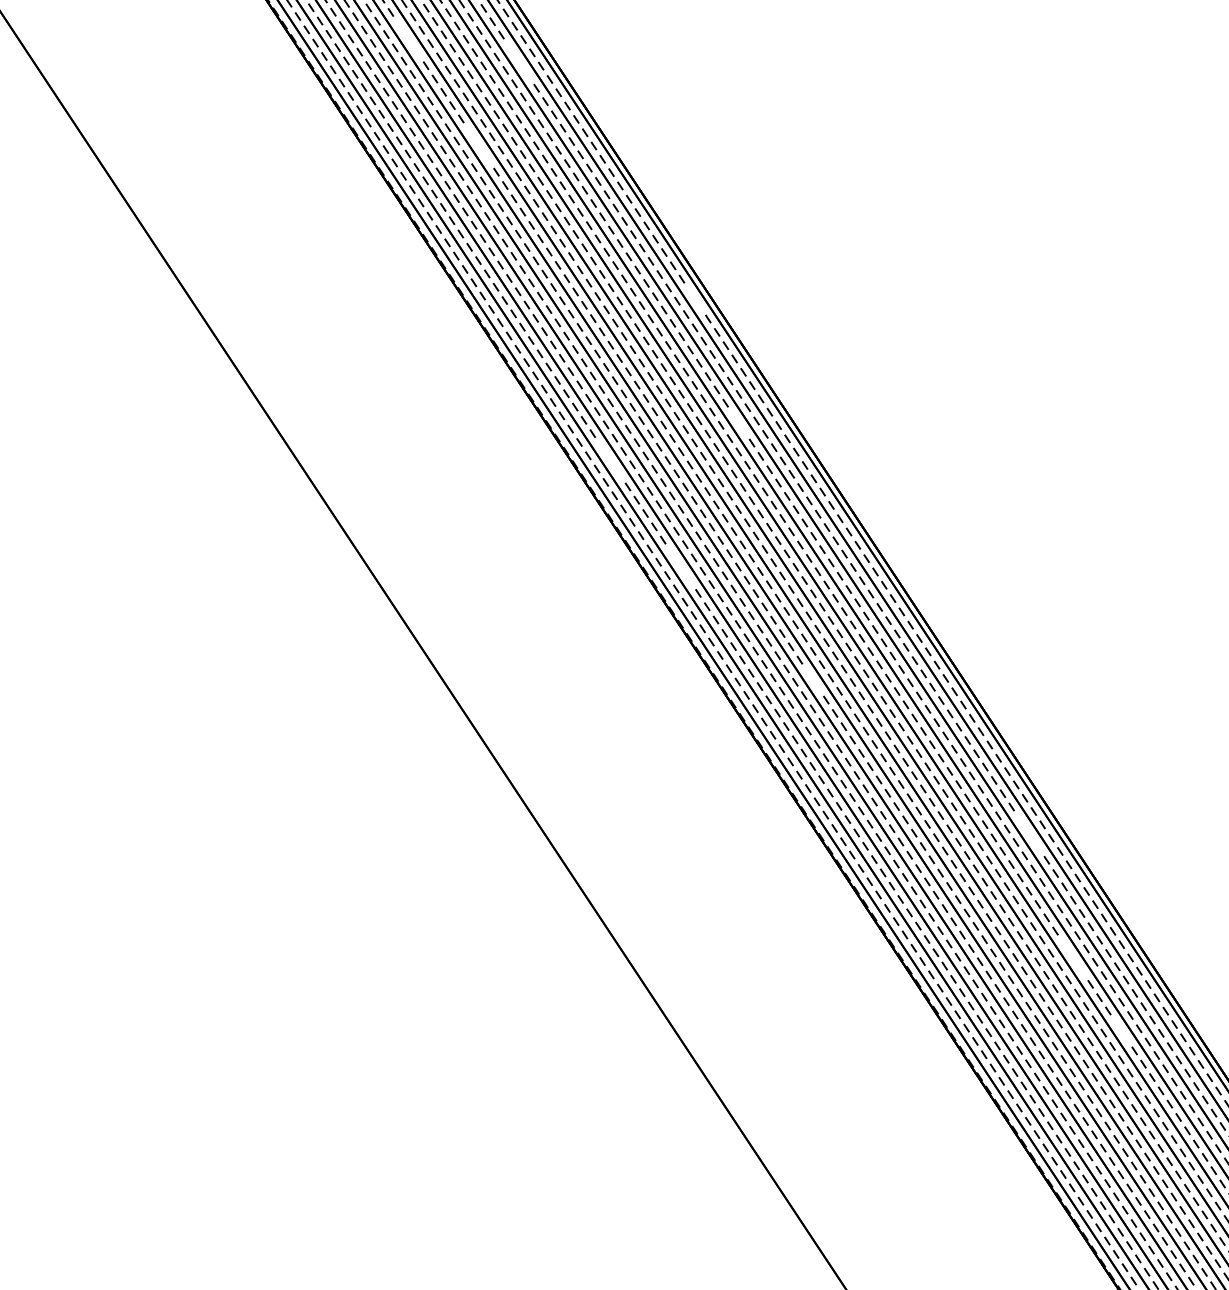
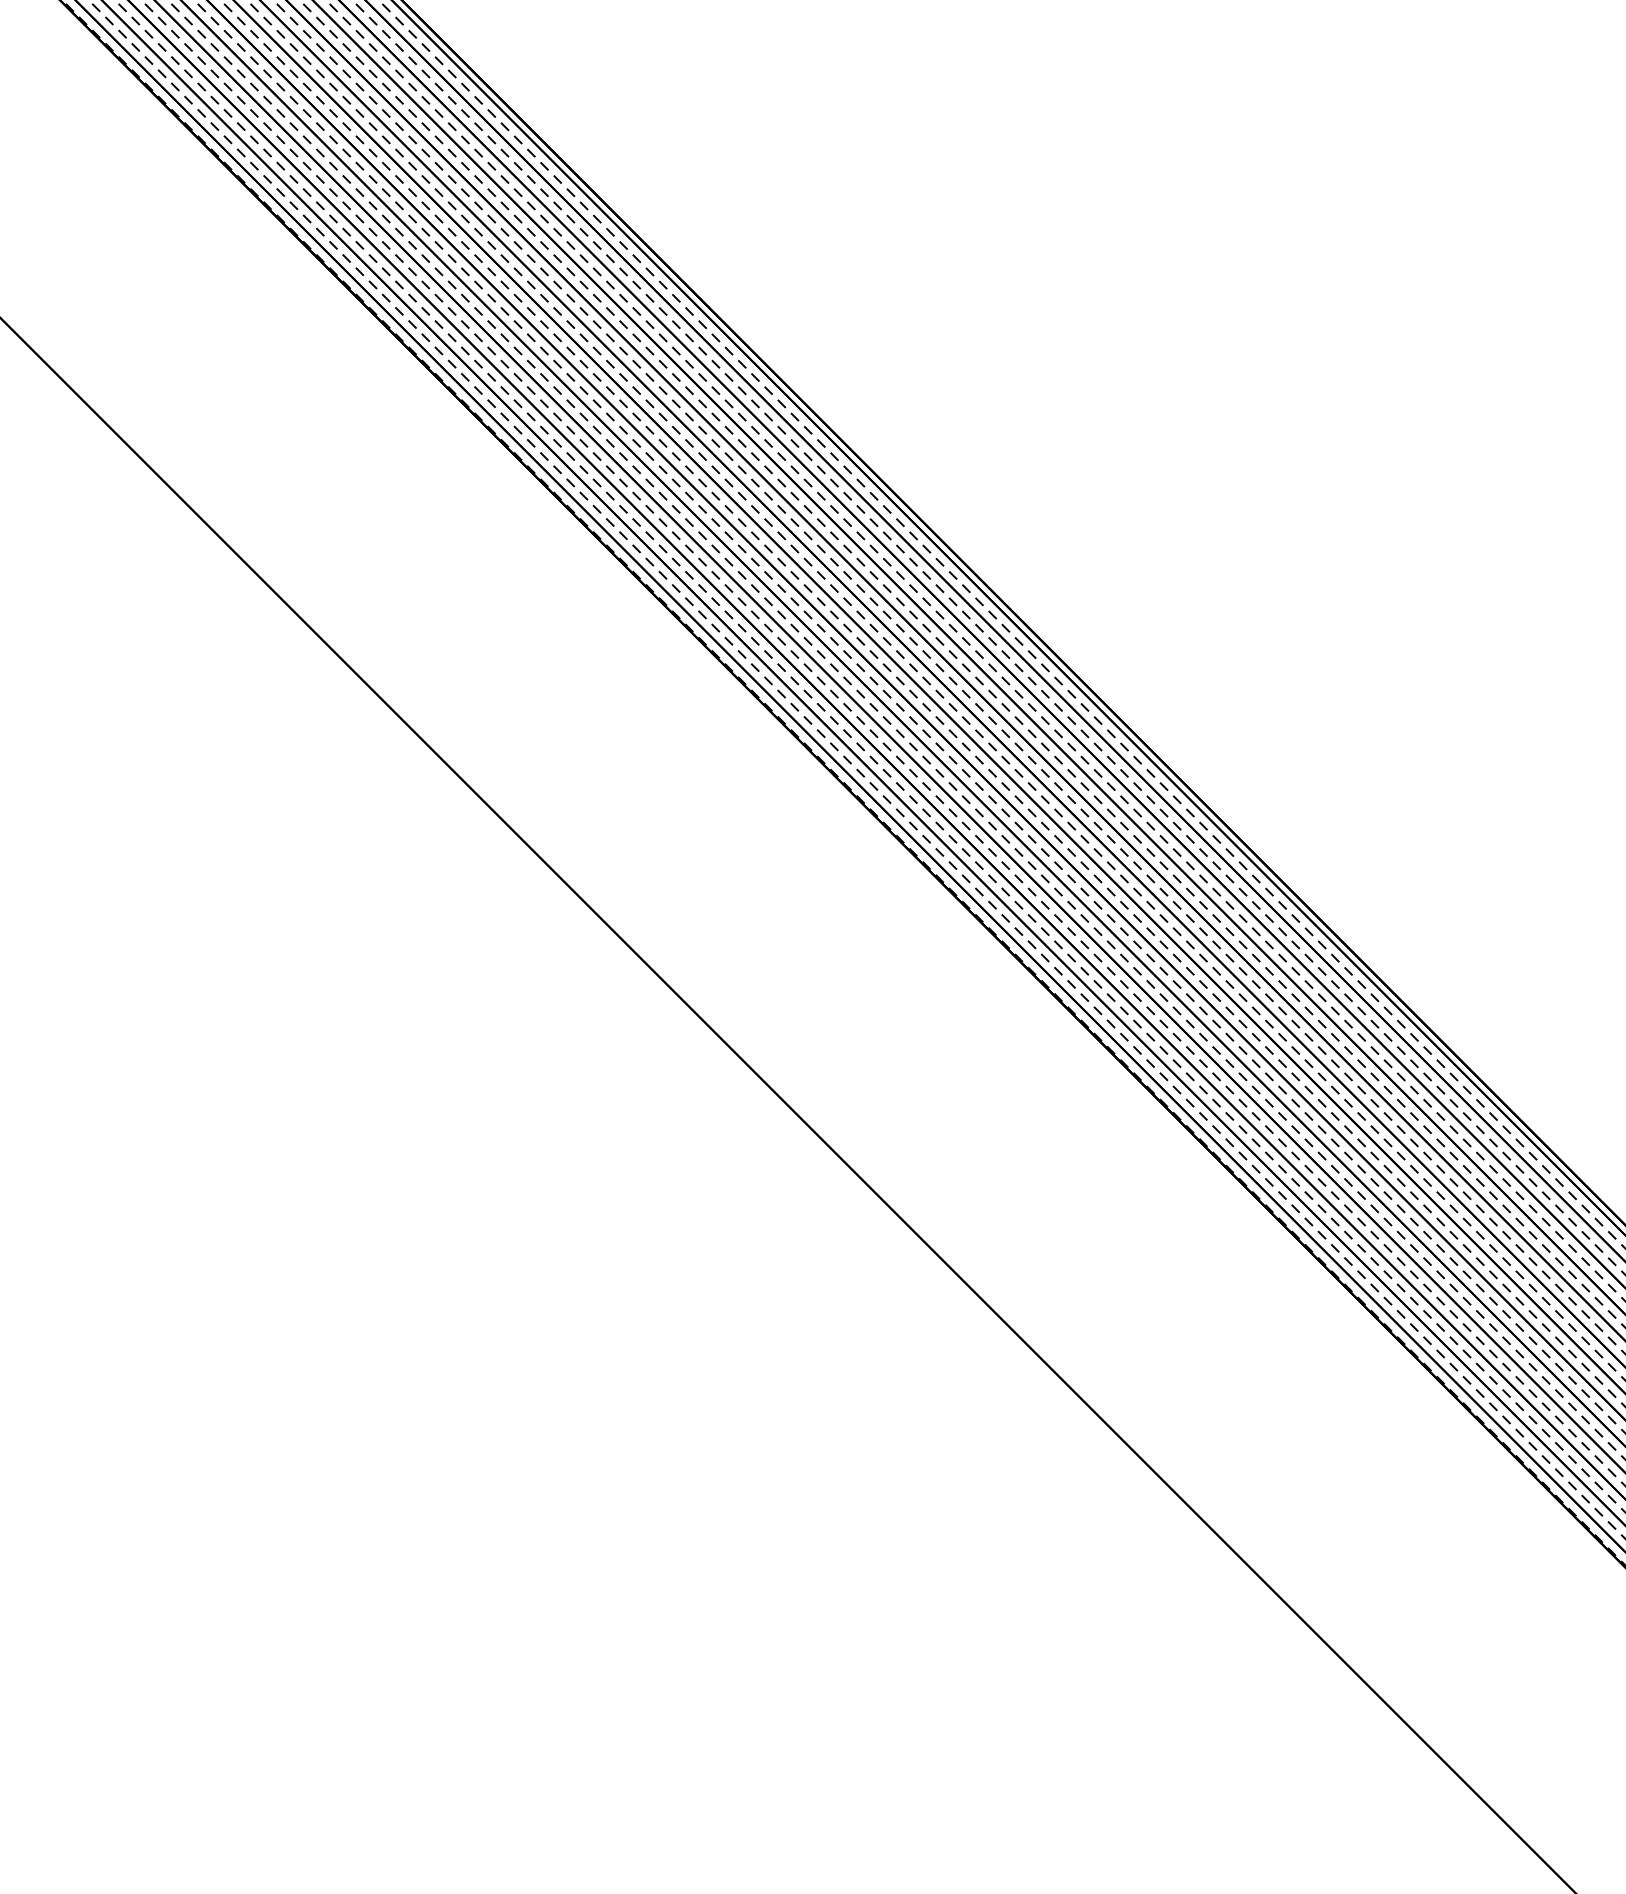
line: (408, 39) -> (333, 113), added
line: (519, 61) -> (465, 113), added
line: (478, 145) -> (438, 218), added
line: (693, 296) -> (720, 341), added
line: (737, 420) -> (799, 473), added
line: (610, 459) -> (662, 548), added
line: (680, 566) -> (768, 654), added
line: (811, 677) -> (944, 750), added
line: (1029, 833) -> (1229, 878), added
line: (1072, 957) -> (1308, 1010), added
line: (1120, 1028) -> (1379, 1080), added

